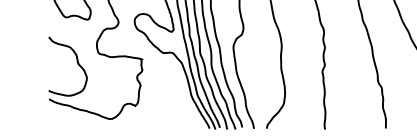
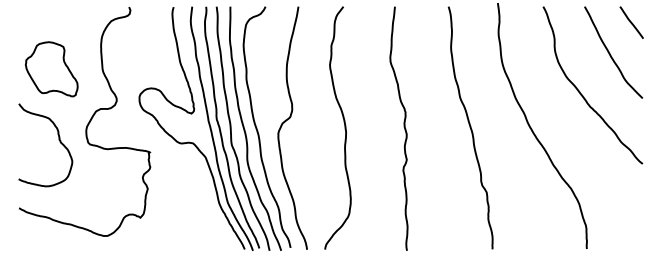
curve: (77, 63) -> (58, 140), moved

